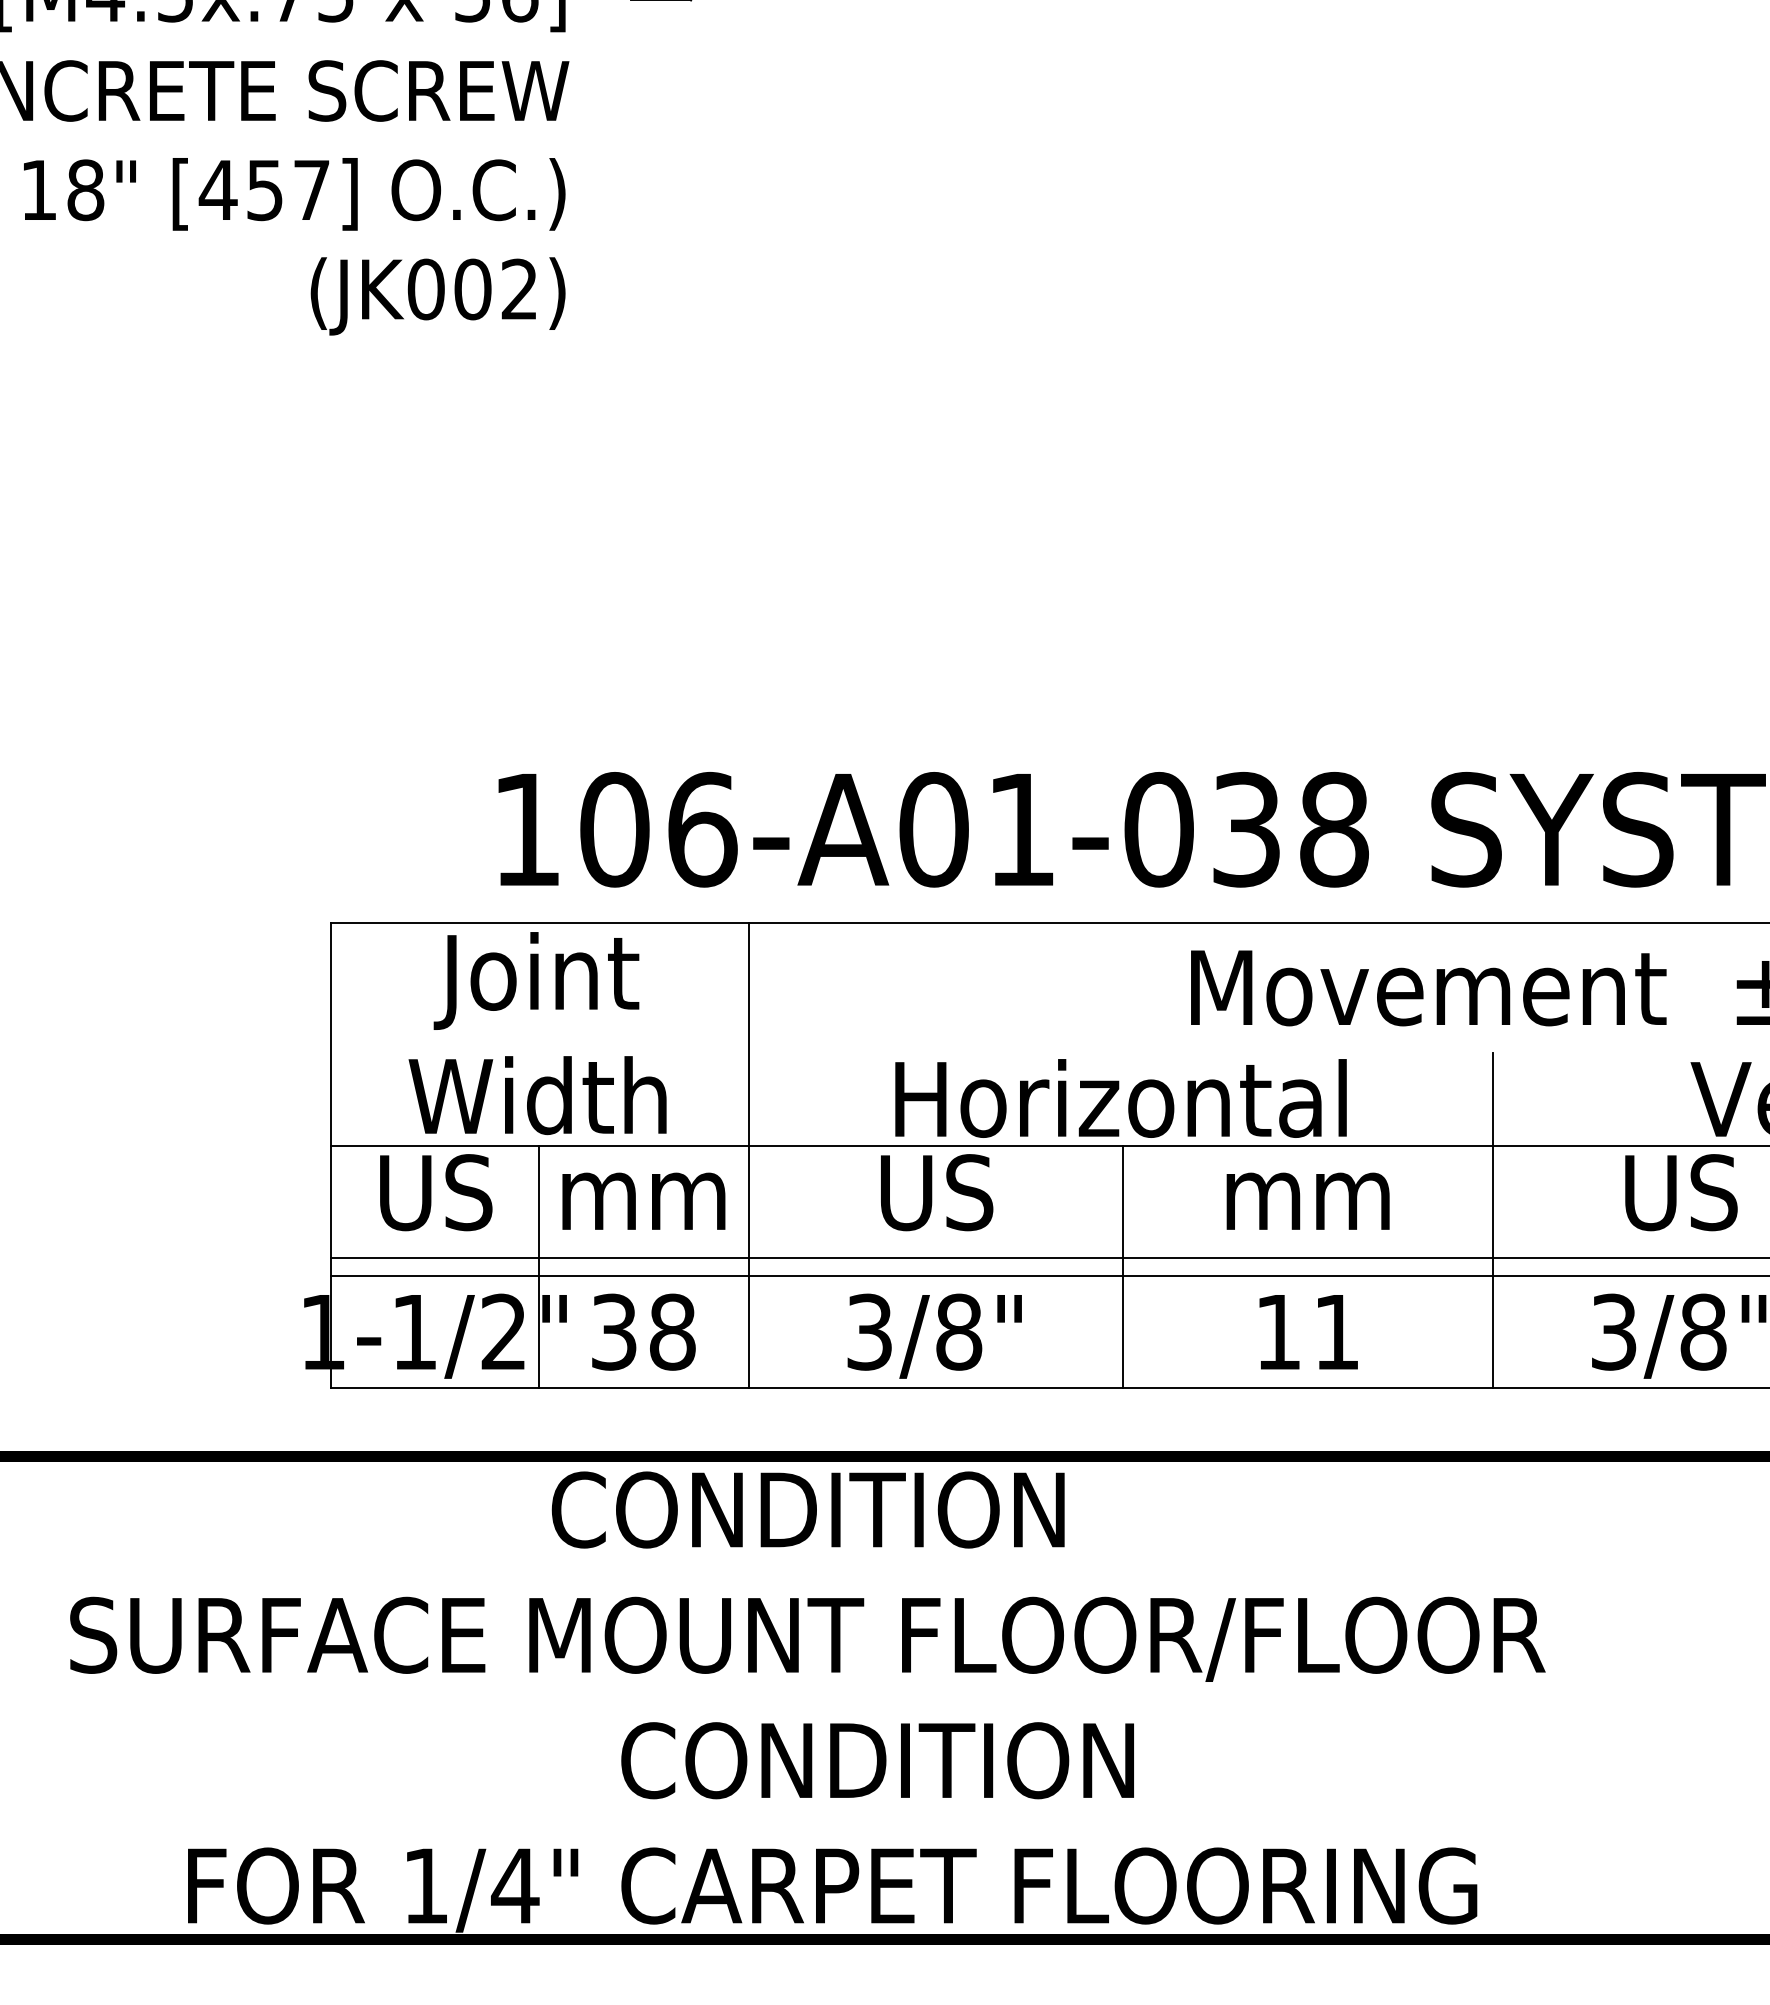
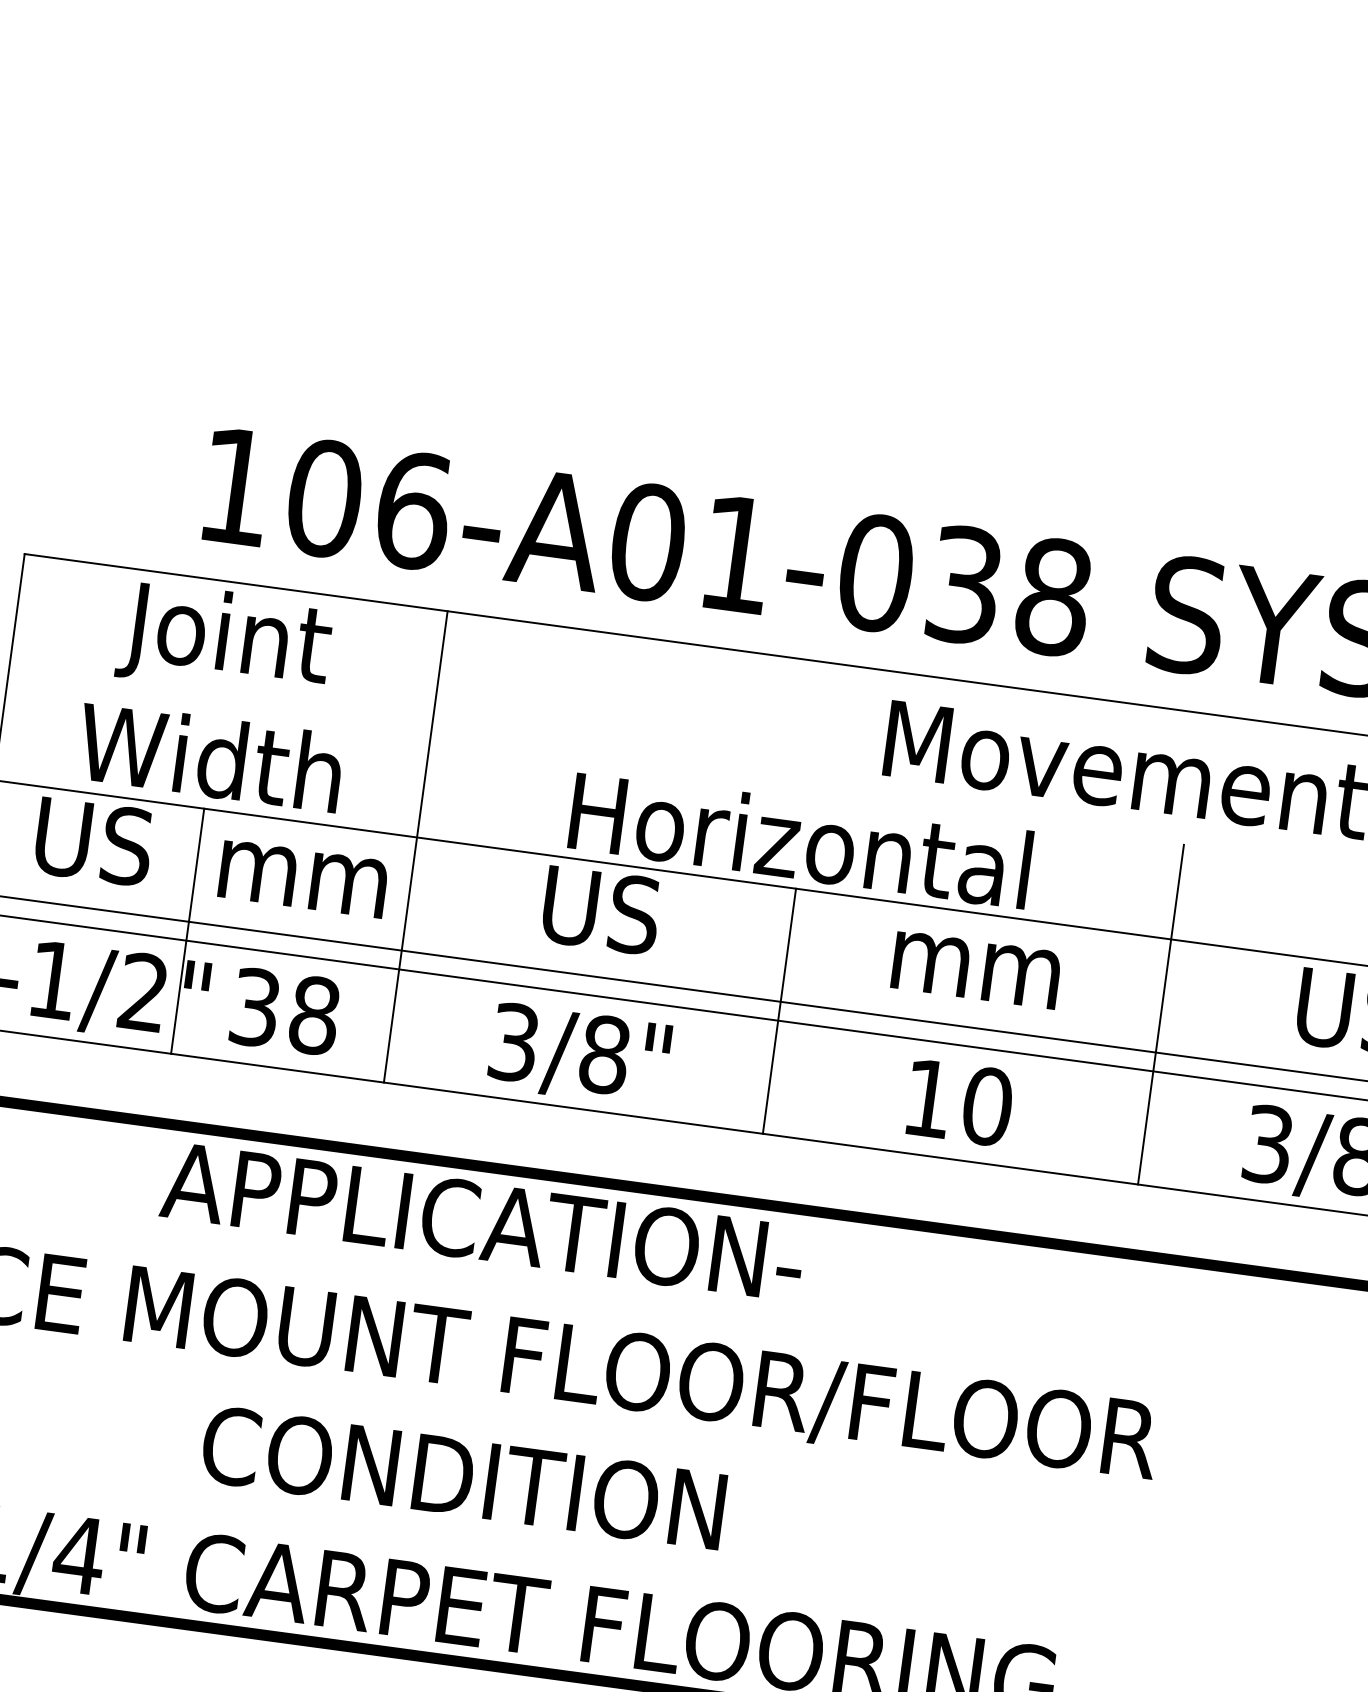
text: (1337, 1331) -> (988, 1105), 11 -> 10
text: (862, 1509) -> (482, 1221), CONDITION -> APPLICATION-

